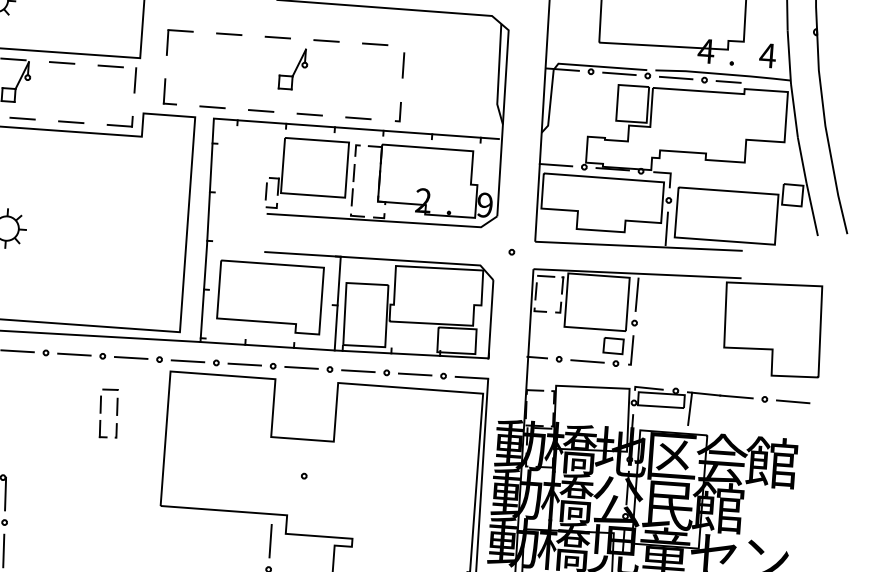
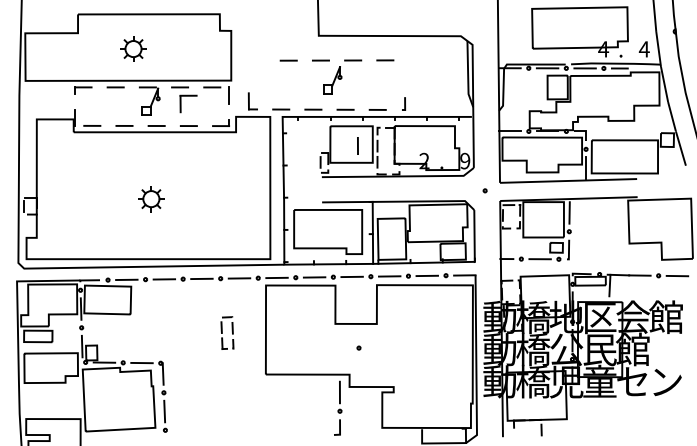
part: (180, 32) -> (188, 96), moved
line: (402, 64) -> (357, 145), moved
part: (109, 412) -> (227, 332), moved

